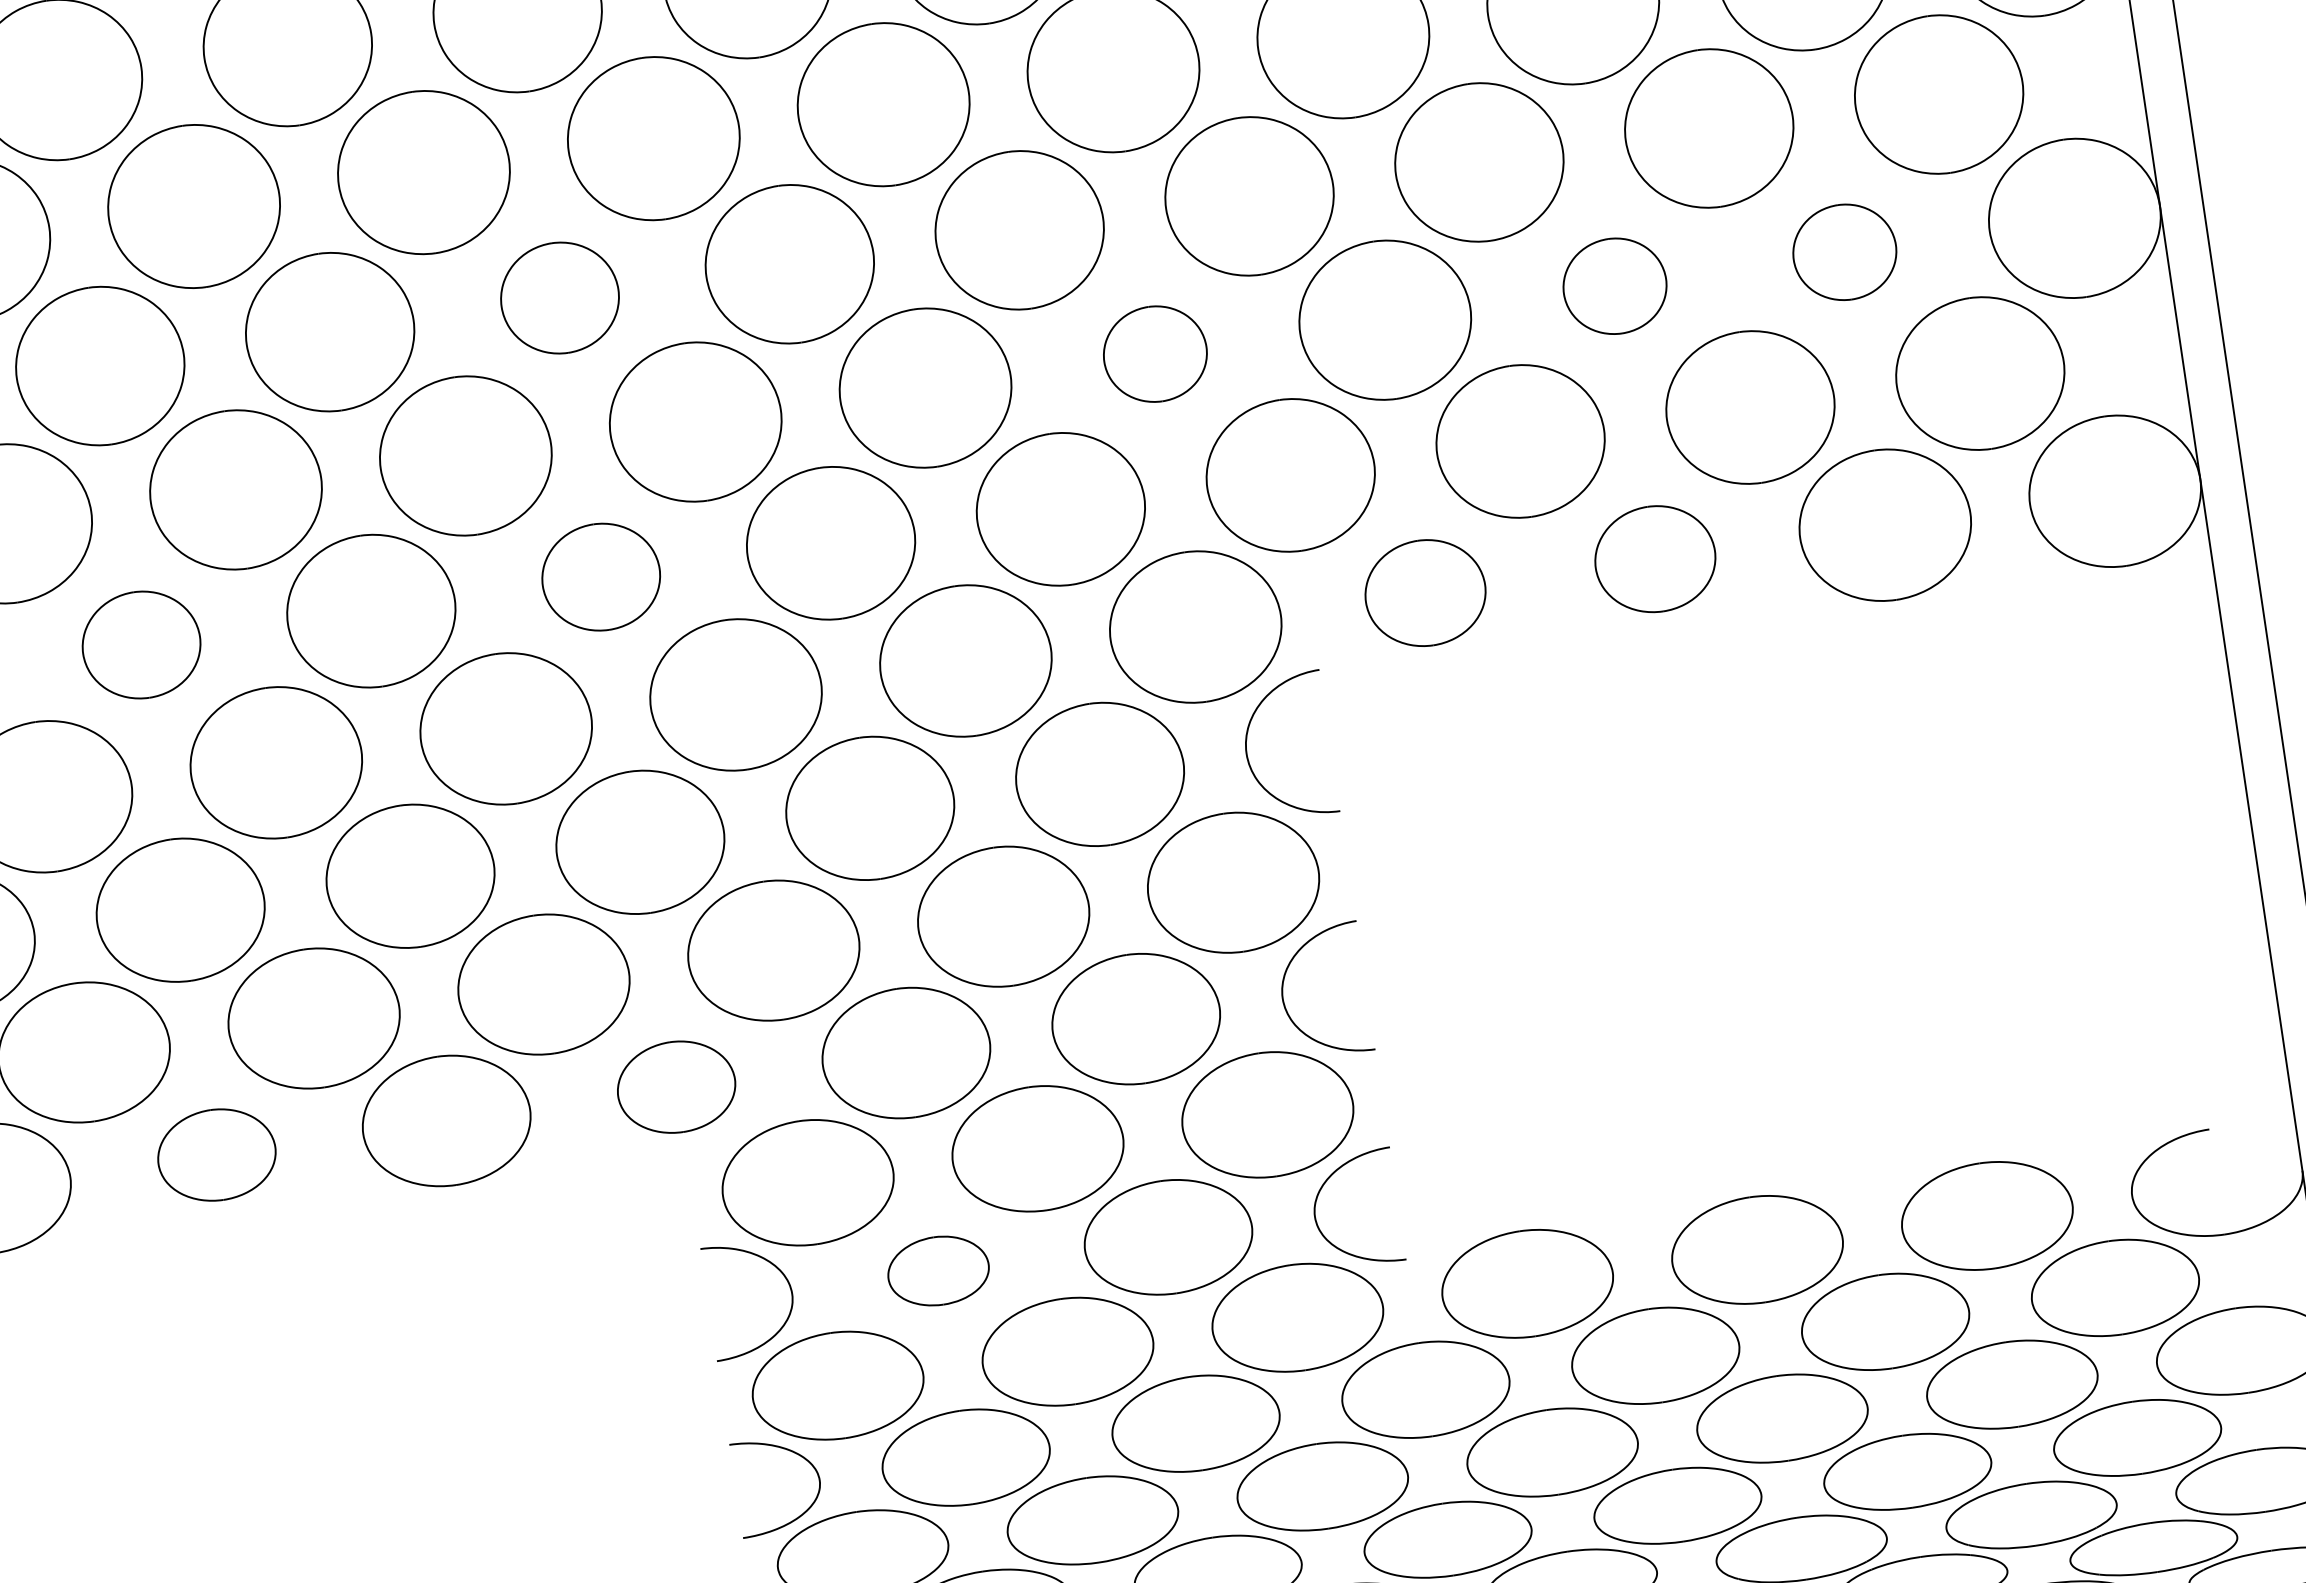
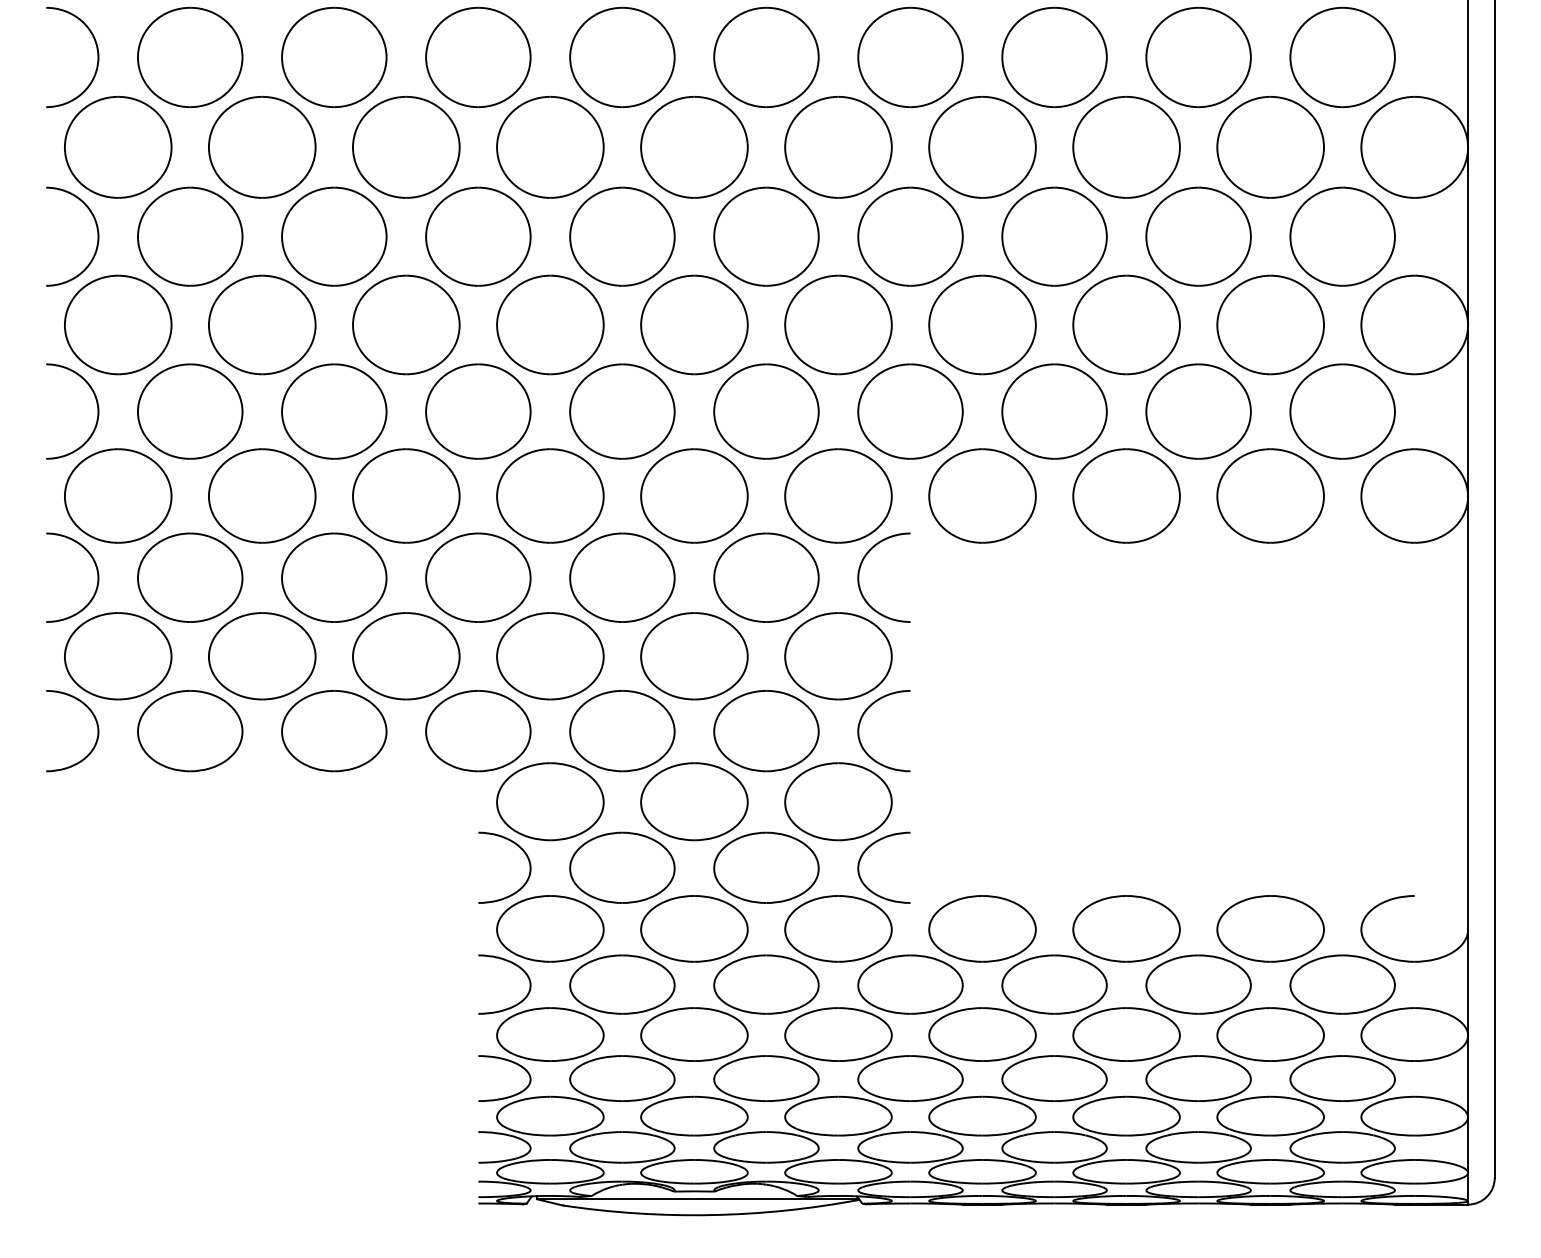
part: (1844, 251) -> (1270, 324), size x1.67
part: (1614, 285) -> (1126, 324), size x1.67
part: (560, 297) -> (478, 236), size x1.43
part: (1155, 353) -> (838, 324), size x1.67
part: (1655, 558) -> (1126, 495), size x1.43
part: (601, 576) -> (478, 411), size x1.43
part: (1425, 592) -> (982, 495), size x1.43
part: (141, 644) -> (190, 411), size x1.43
part: (676, 1087) -> (478, 731), size x1.43
part: (217, 1155) -> (190, 731), size x1.43
part: (938, 1270) -> (622, 867), size x1.67

